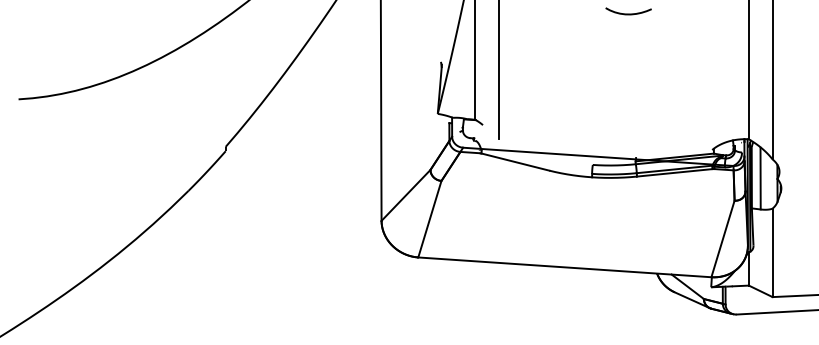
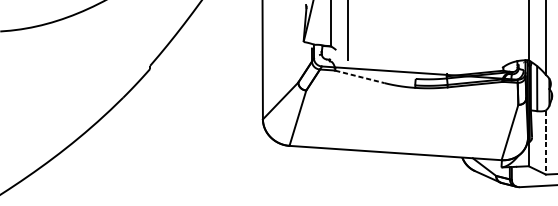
line: (515, 162) -> (359, 77), solid -> dashed
line: (772, 253) -> (545, 143), solid -> dashed

